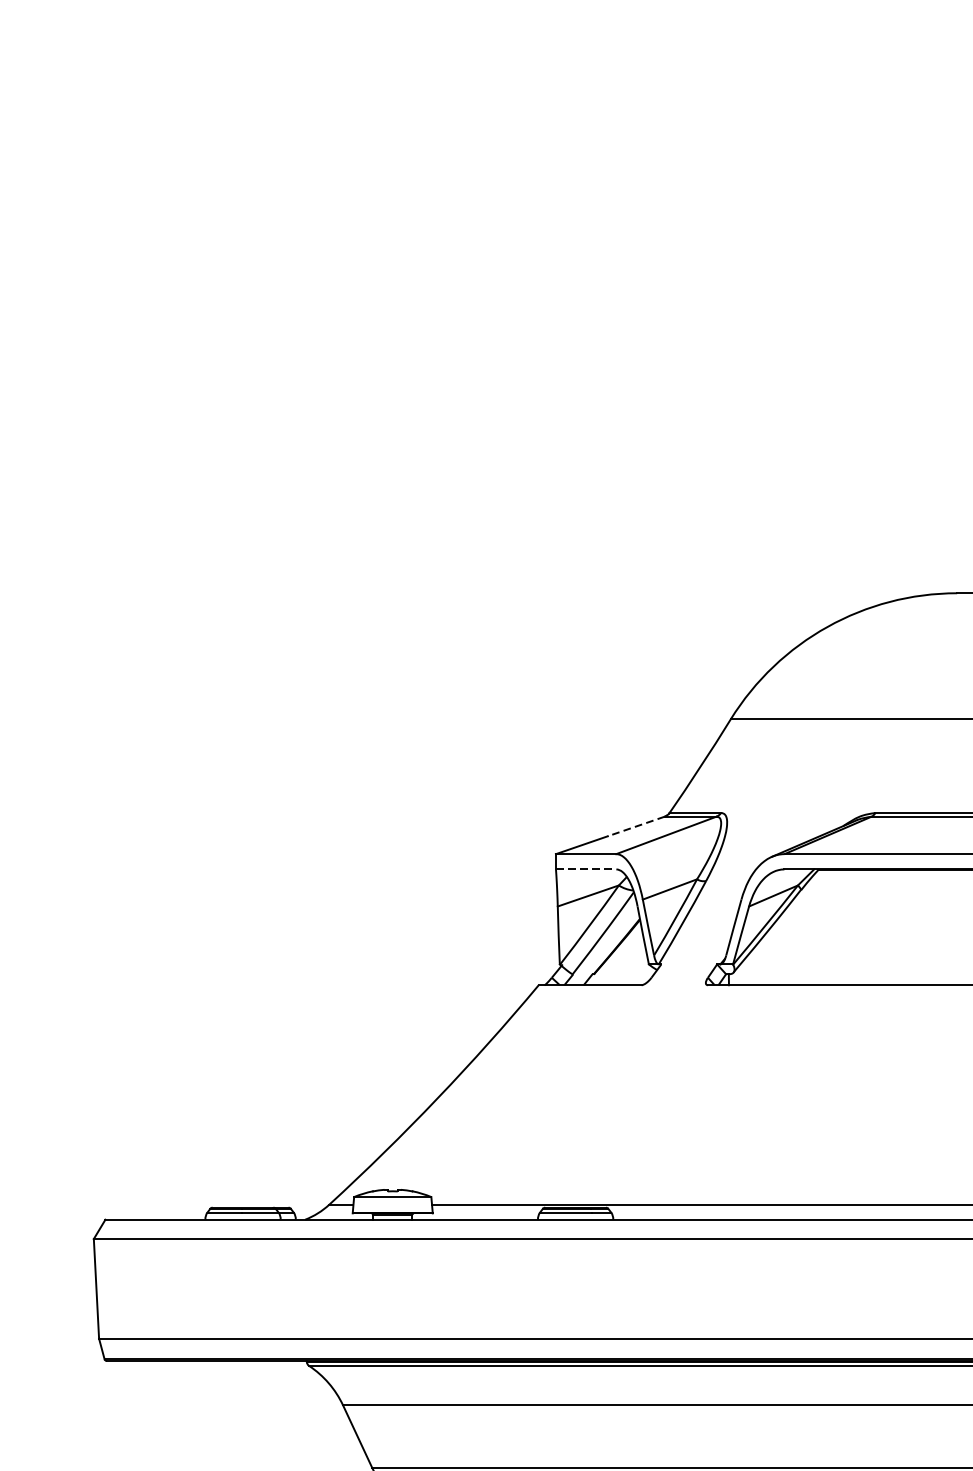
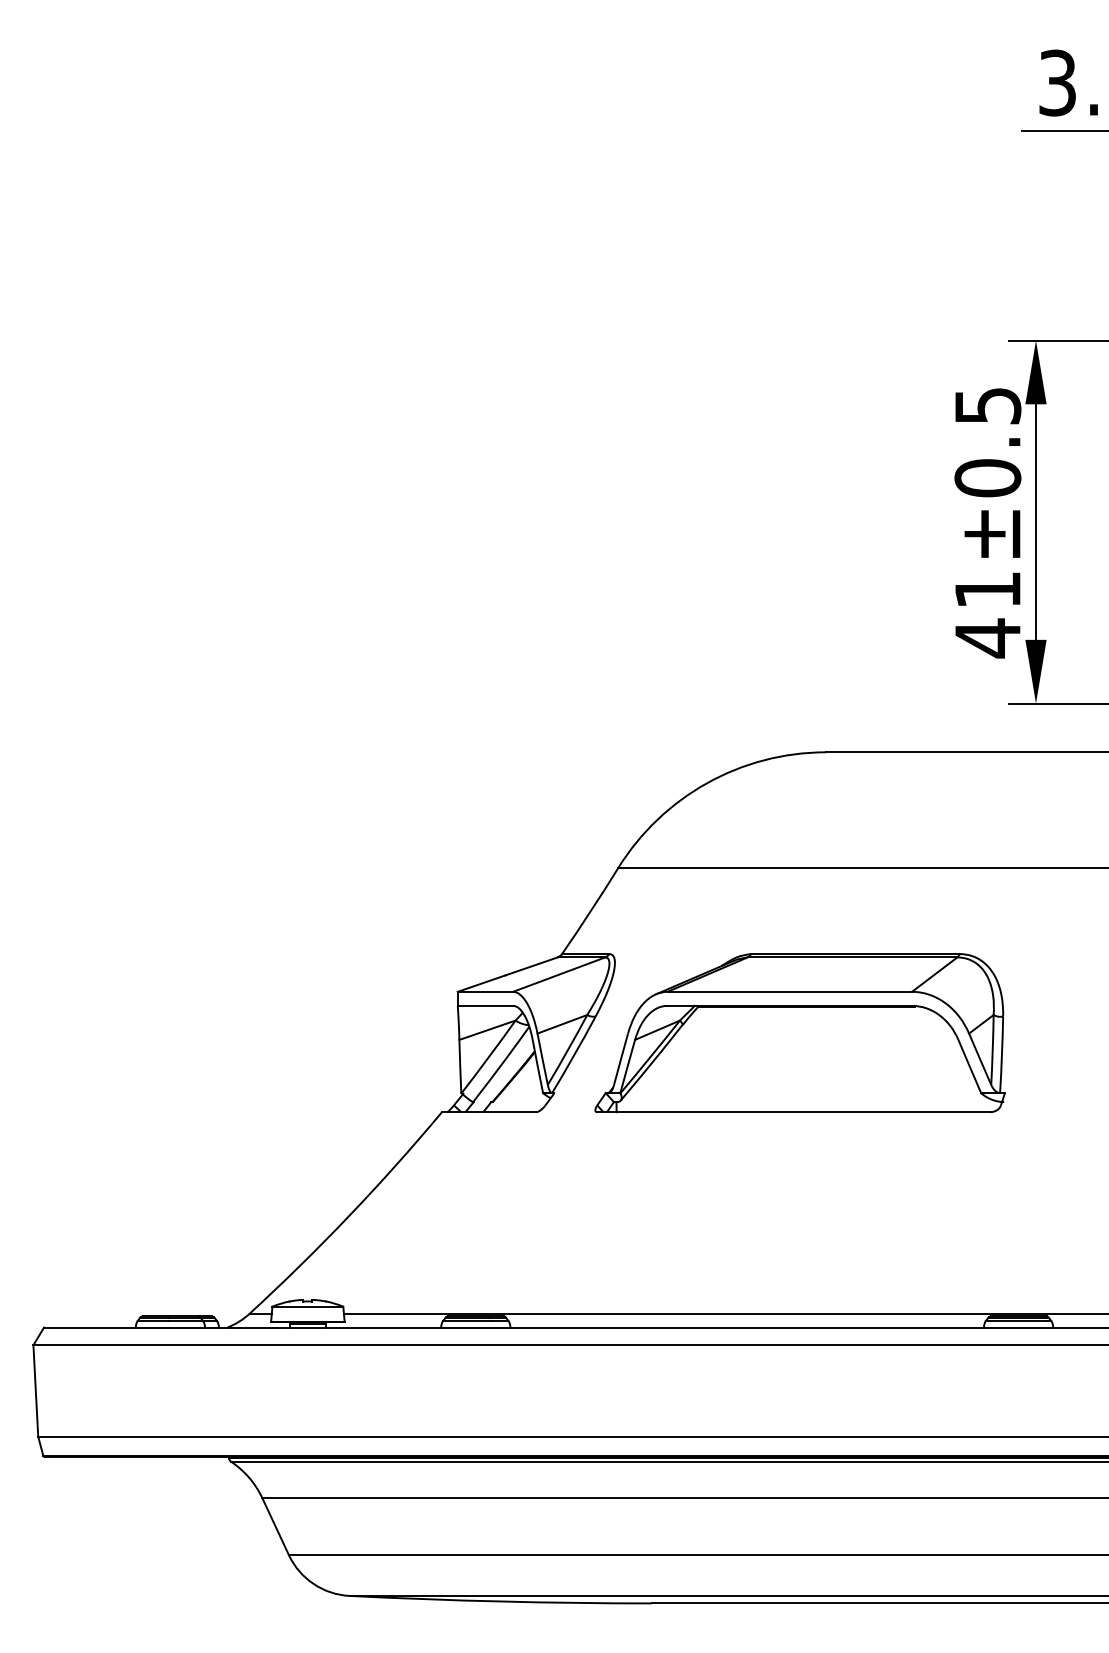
line: (636, 826) -> (531, 966), dashed -> solid
line: (586, 869) -> (485, 1005), dashed -> solid

